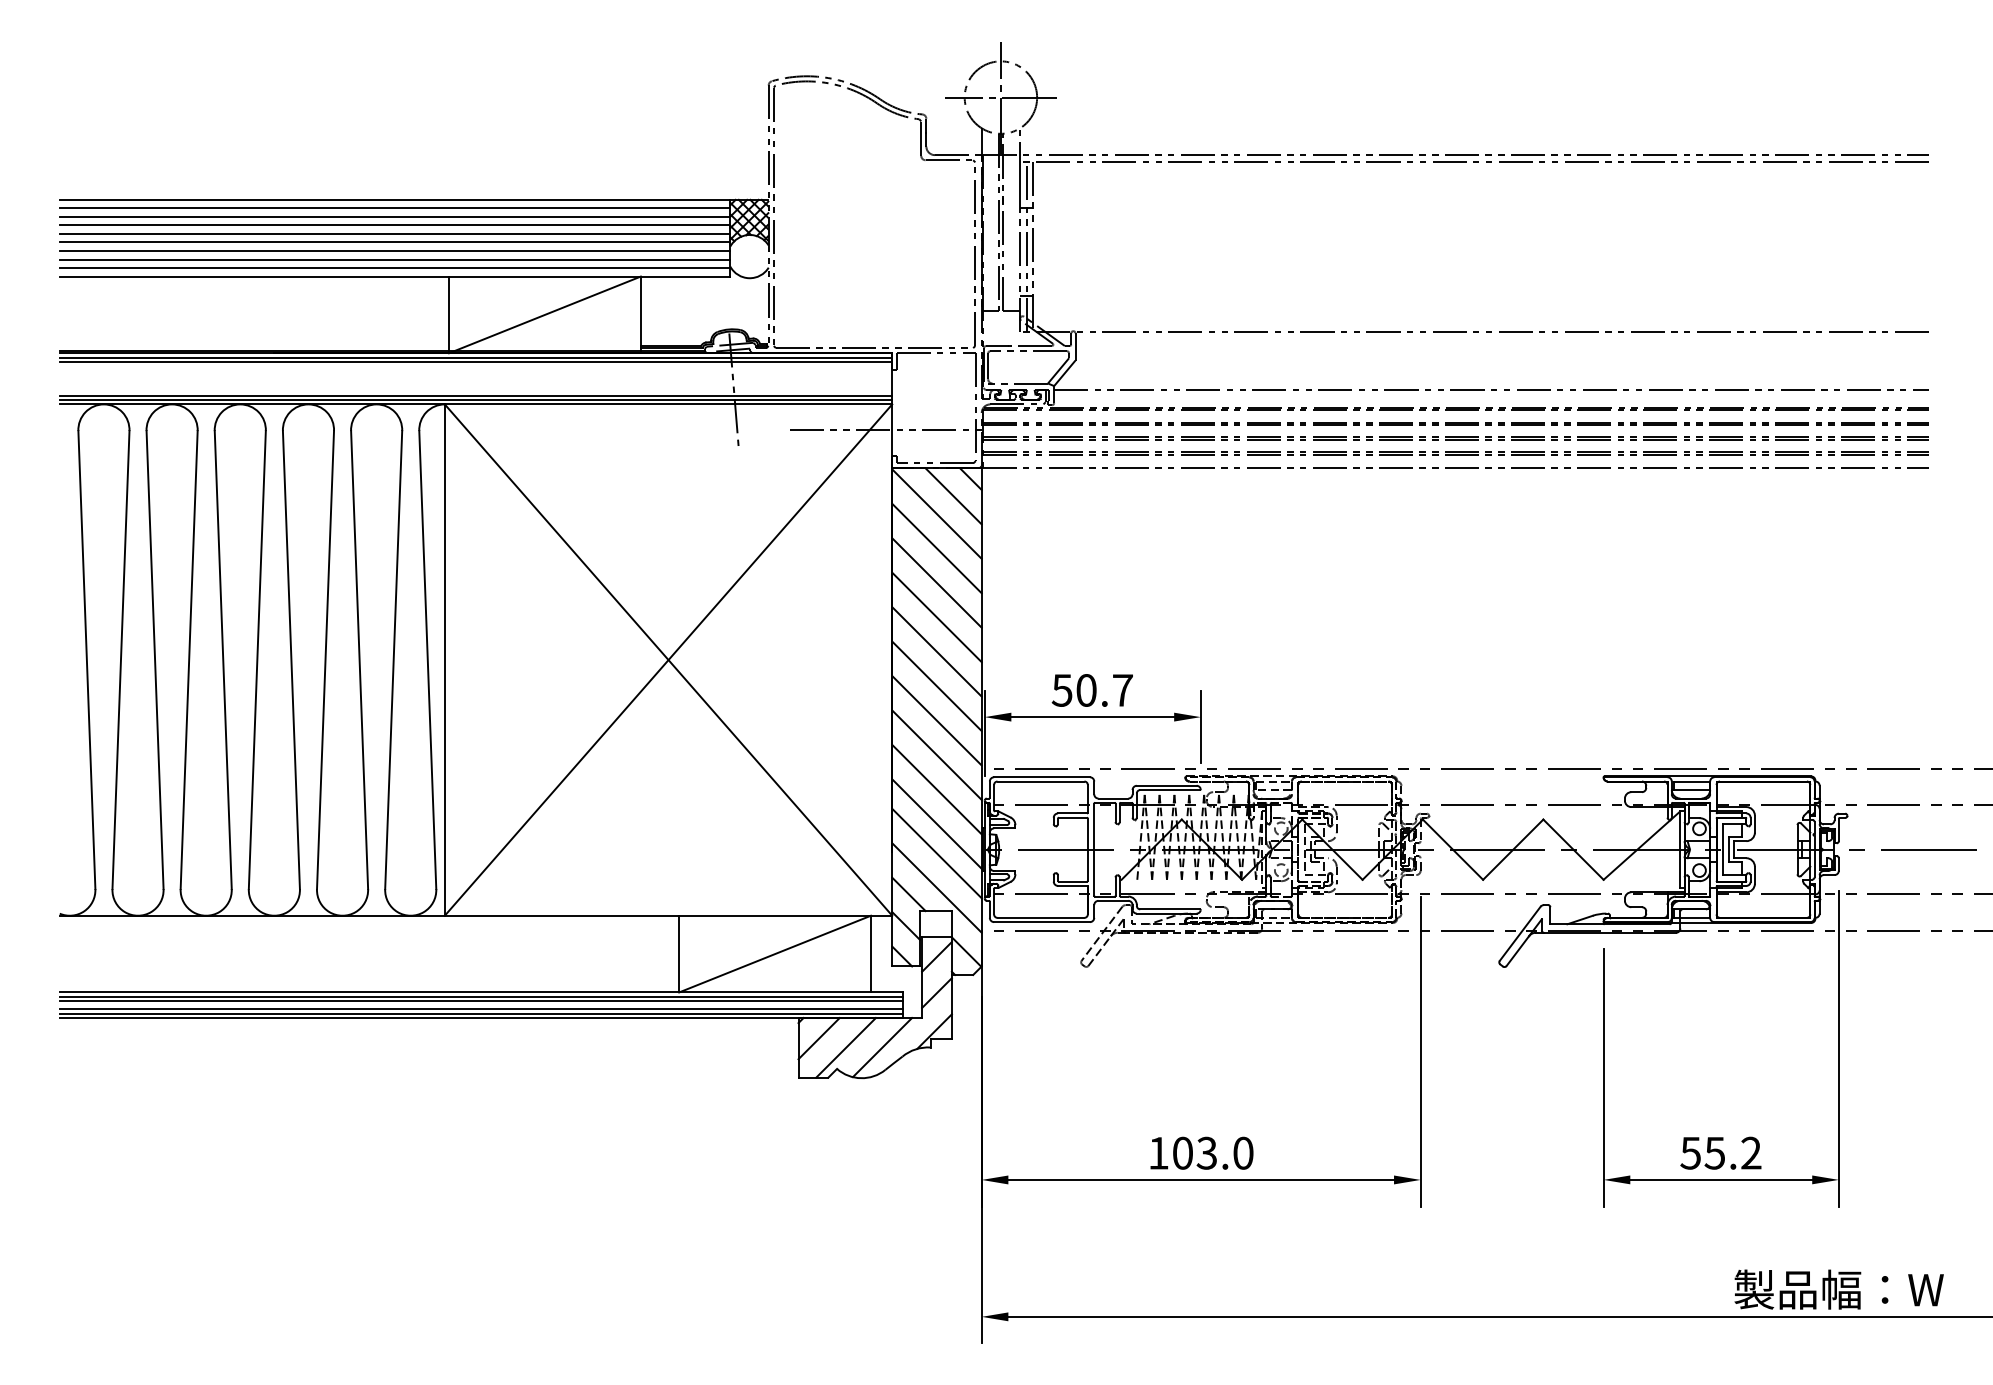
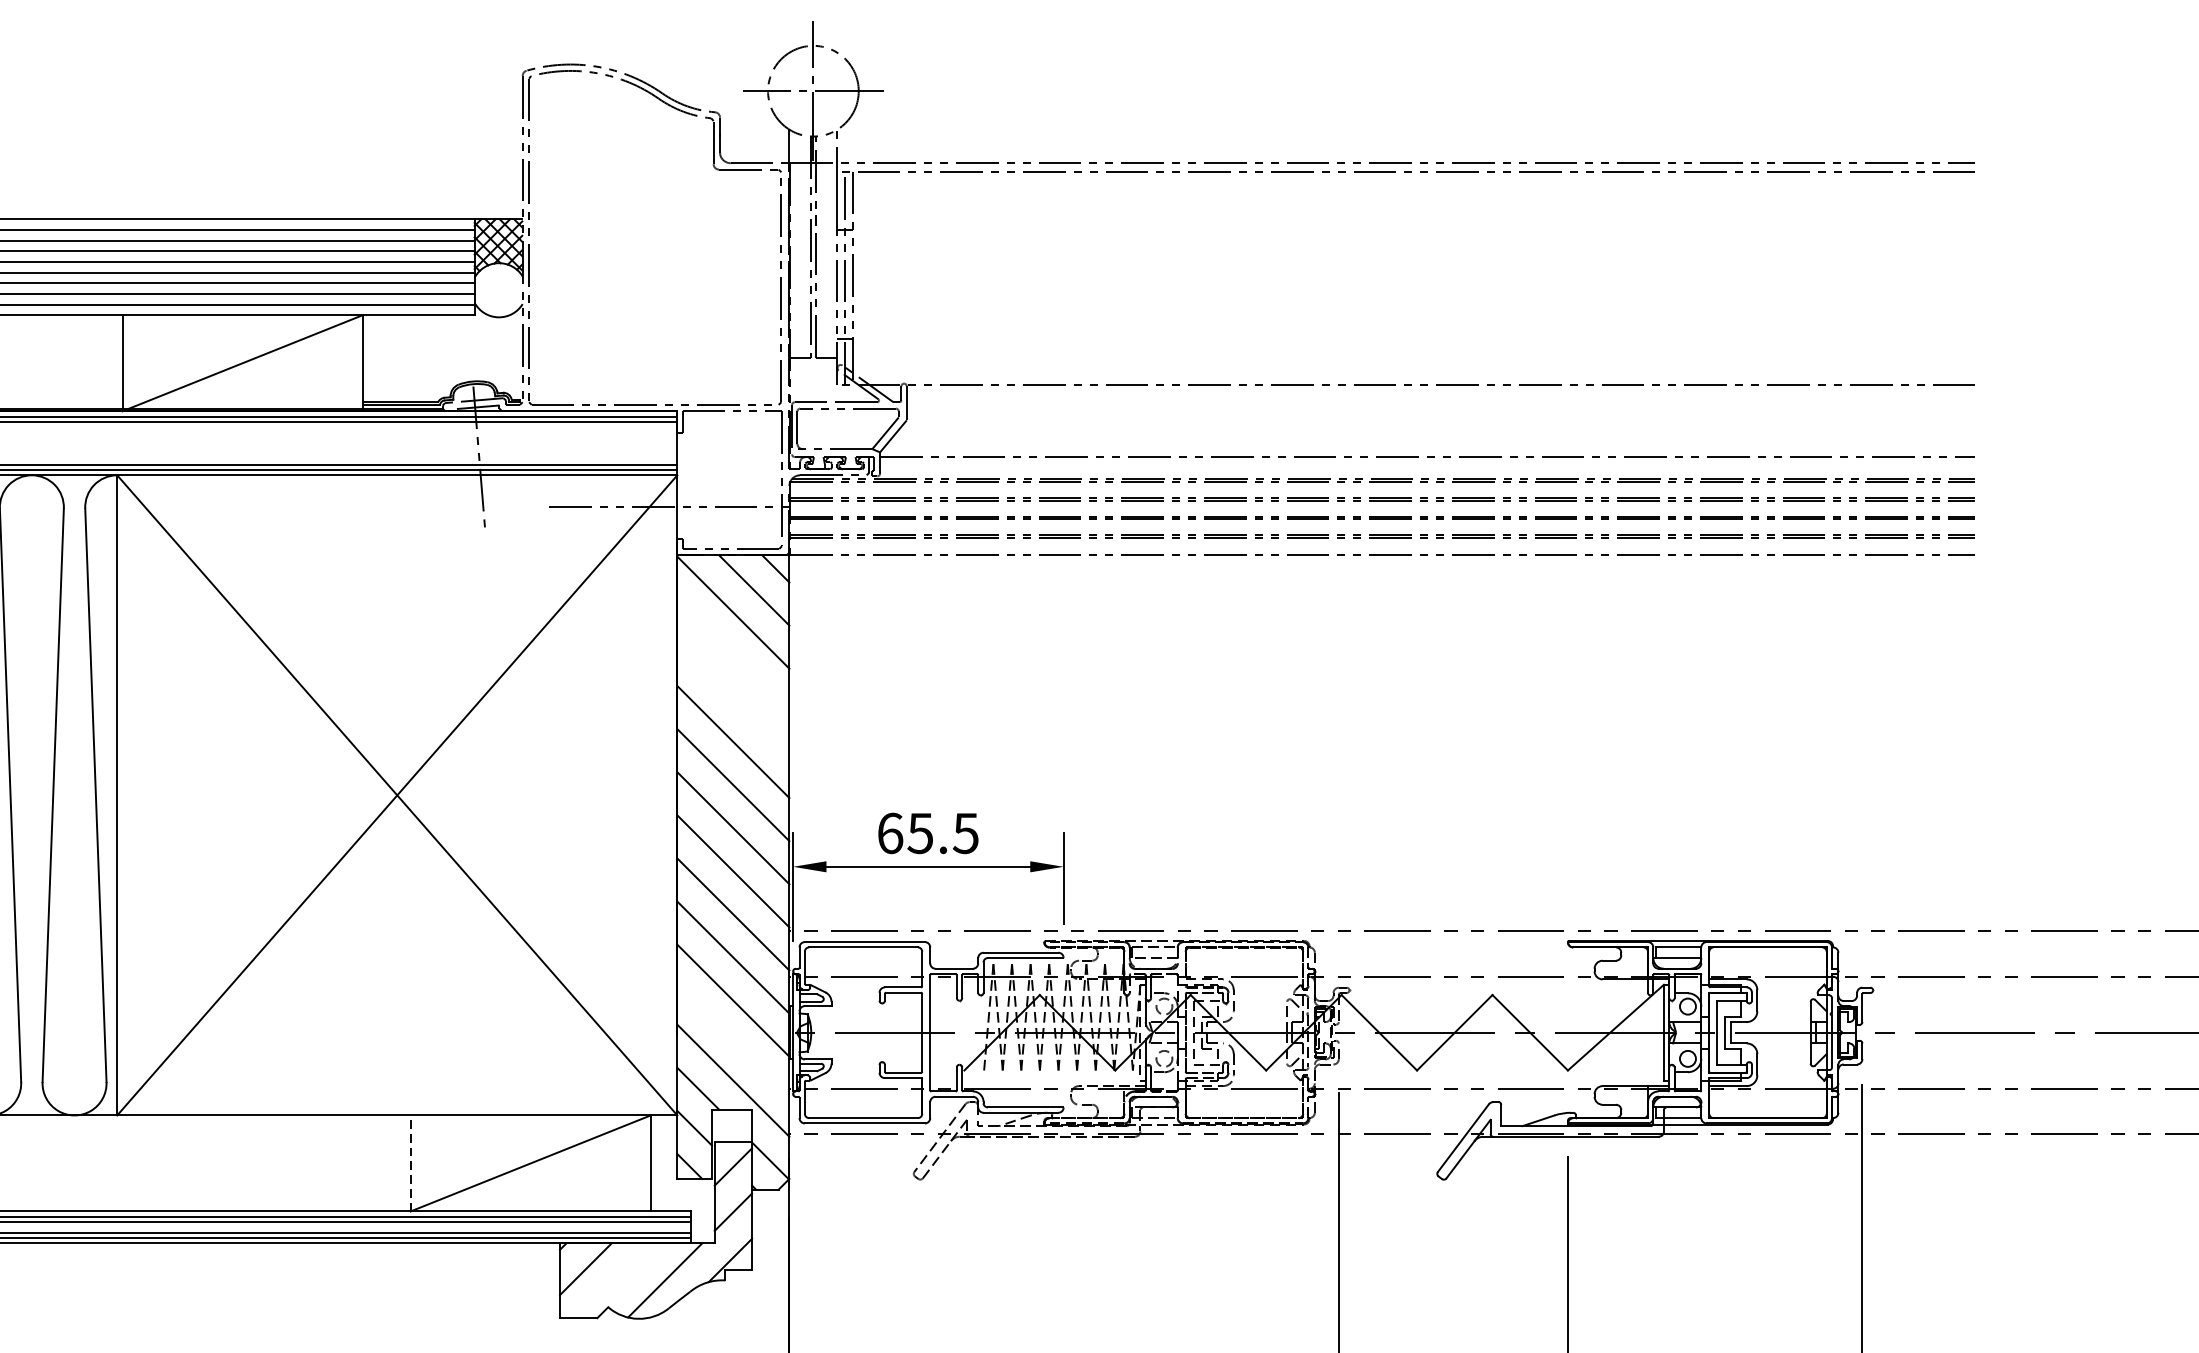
line: (936, 548) -> (732, 655), removed
line: (936, 582) -> (732, 698), removed
text: (1091, 690) -> (926, 833), 50.7 -> 65.5
line: (936, 853) -> (732, 1037), removed
line: (679, 953) -> (411, 1162), solid -> dashed
line: (845, 1047) -> (618, 1280), removed

